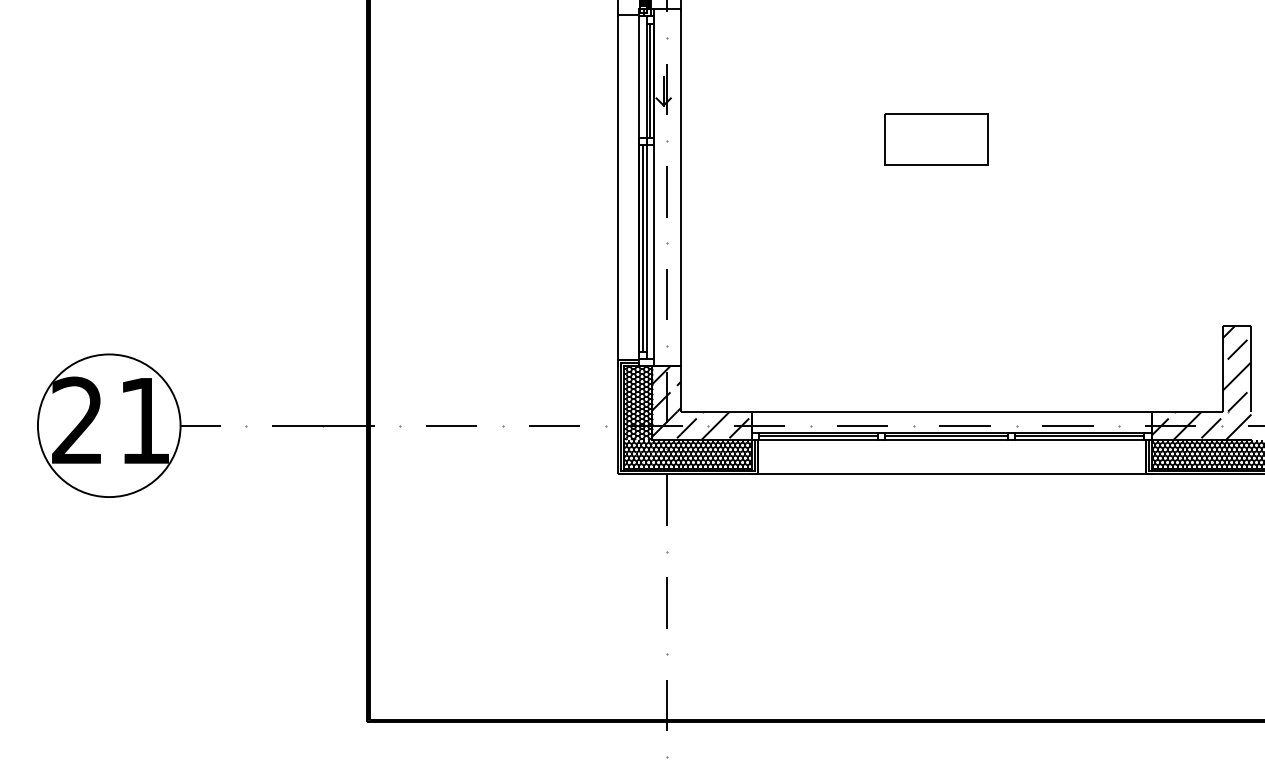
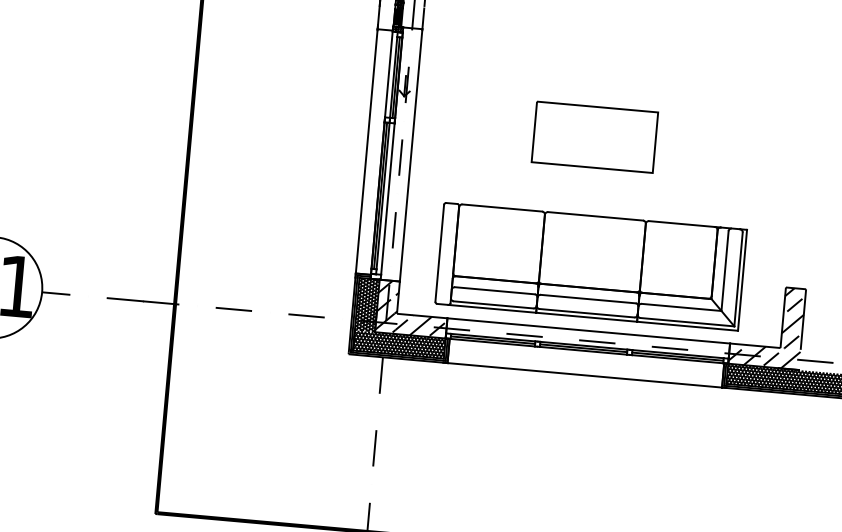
part: (936, 139) -> (595, 137), size x1.67
part: (946, 321) -> (590, 266), added

